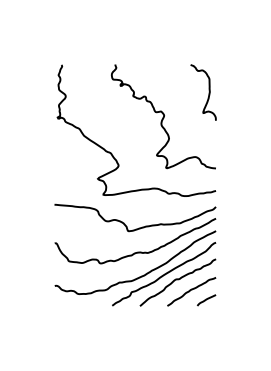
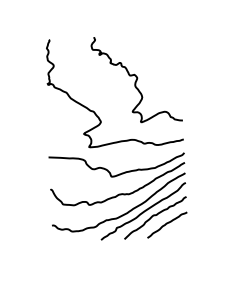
curve: (208, 92) -> (173, 56), removed
curve: (206, 300) -> (180, 231), removed

